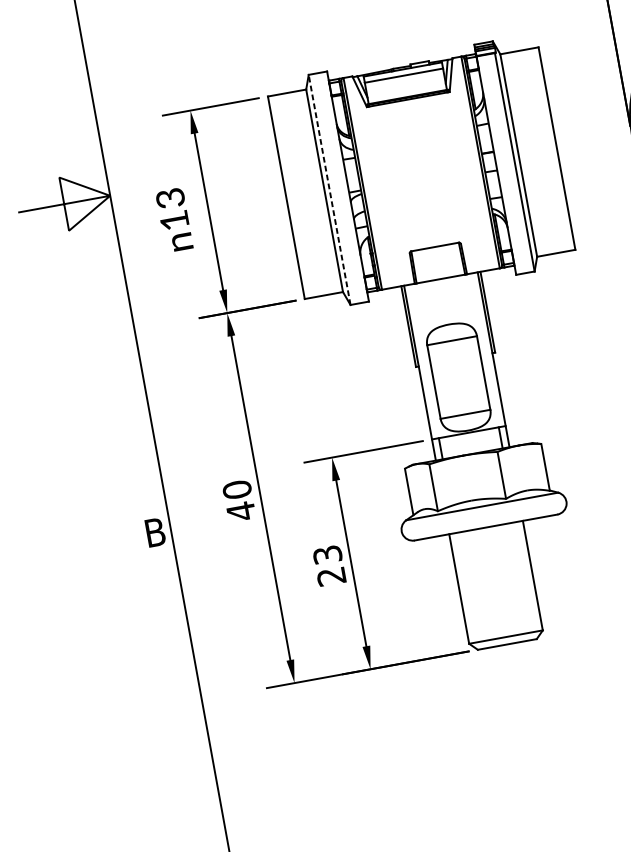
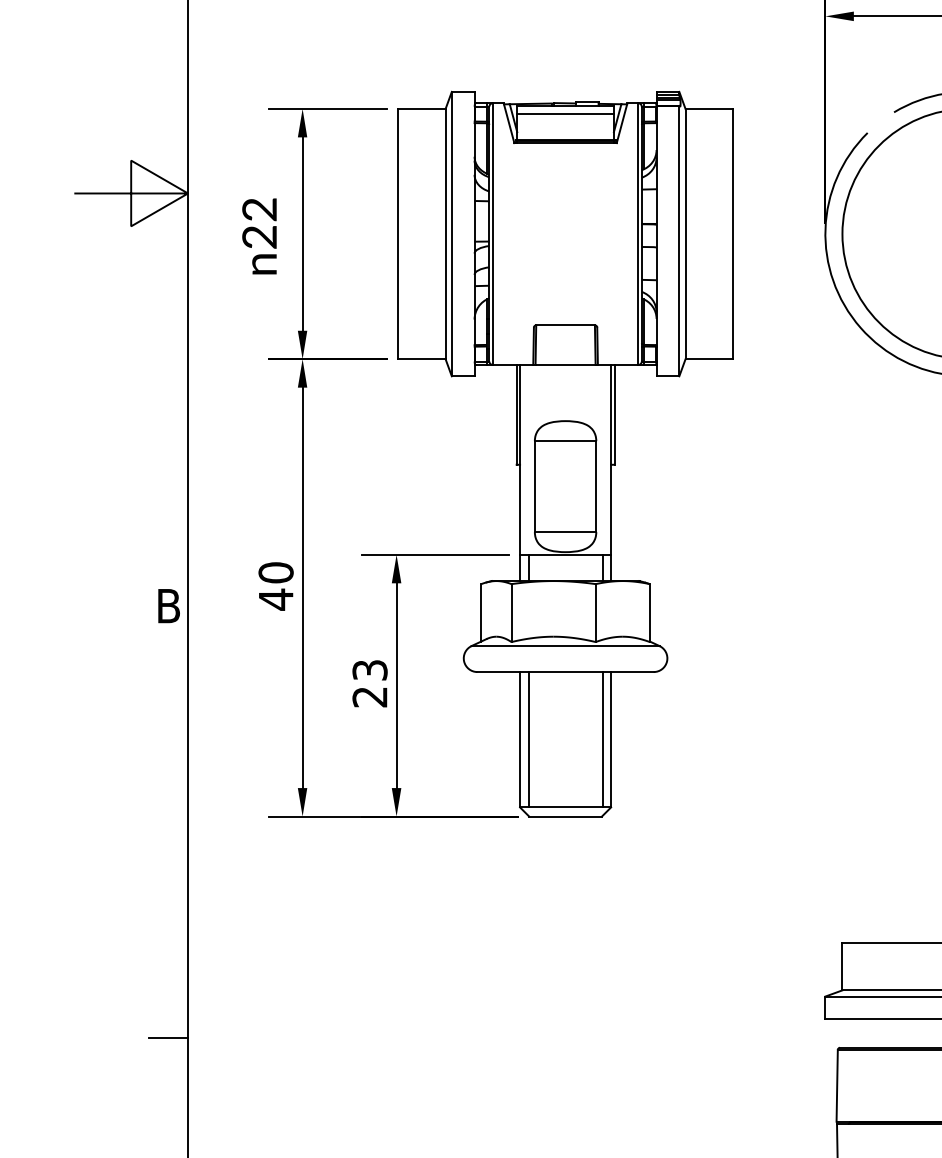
line: (329, 189) -> (451, 233), dashed -> solid
text: (172, 209) -> (259, 223), 13 -> 22
line: (525, 576) -> (602, 739), added
line: (465, 587) -> (528, 739), added

